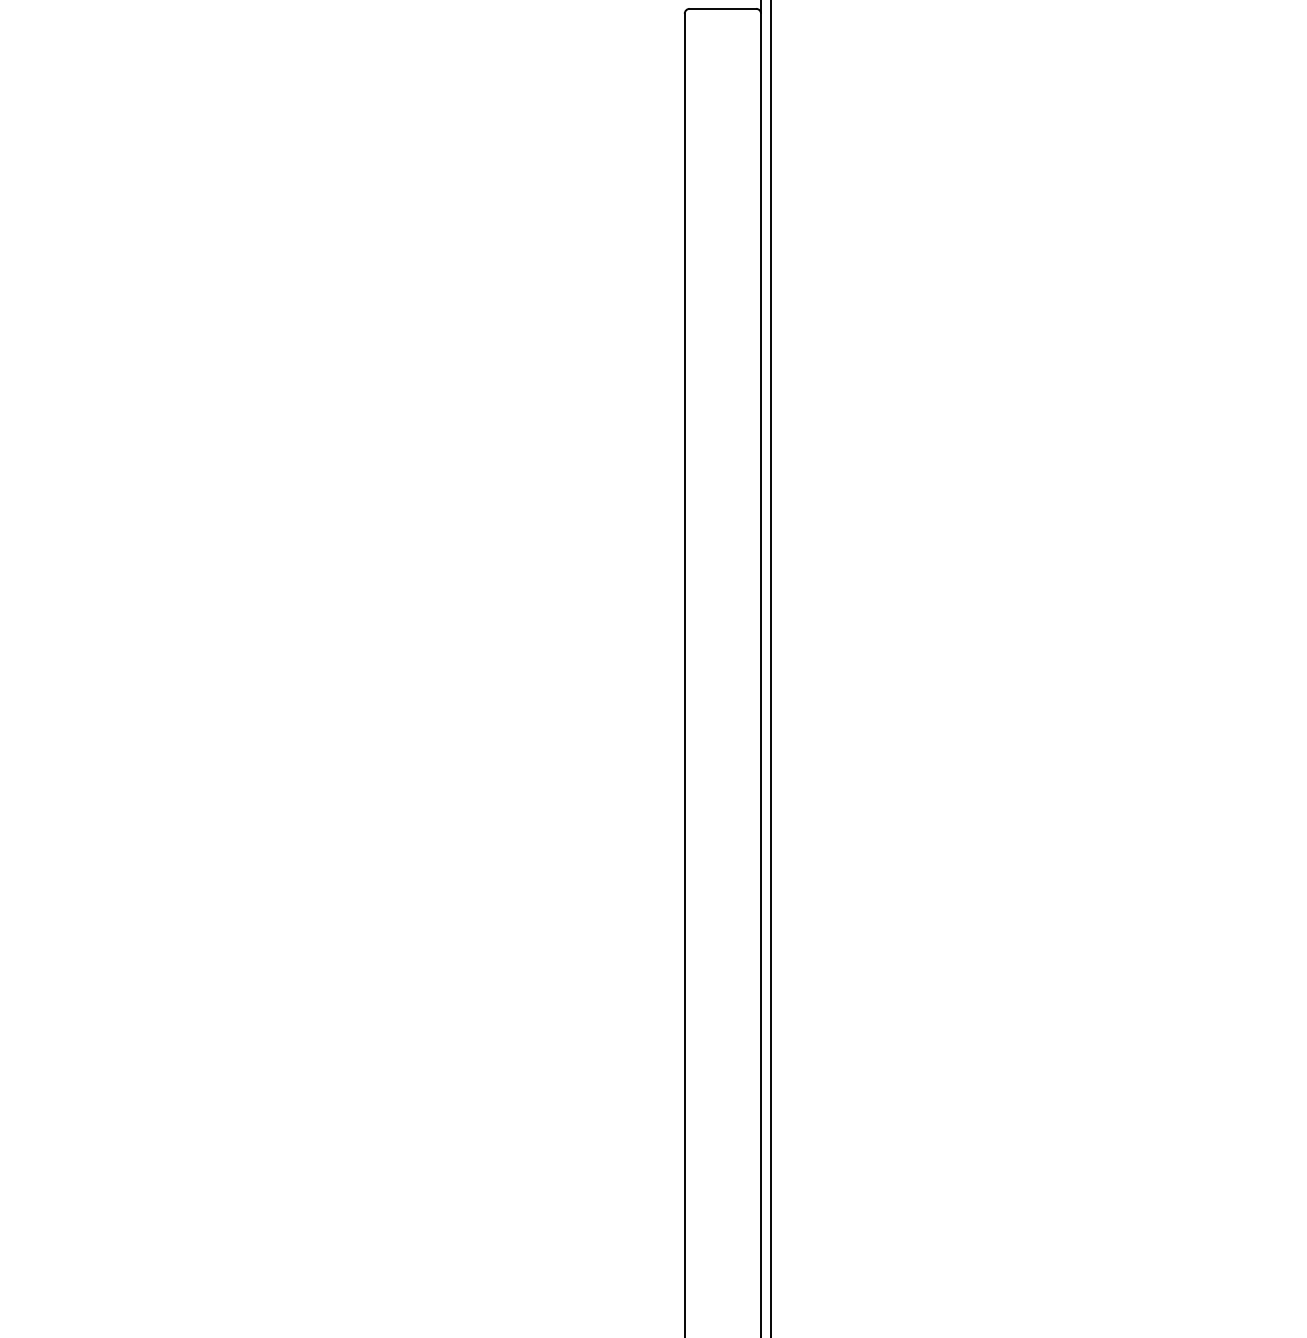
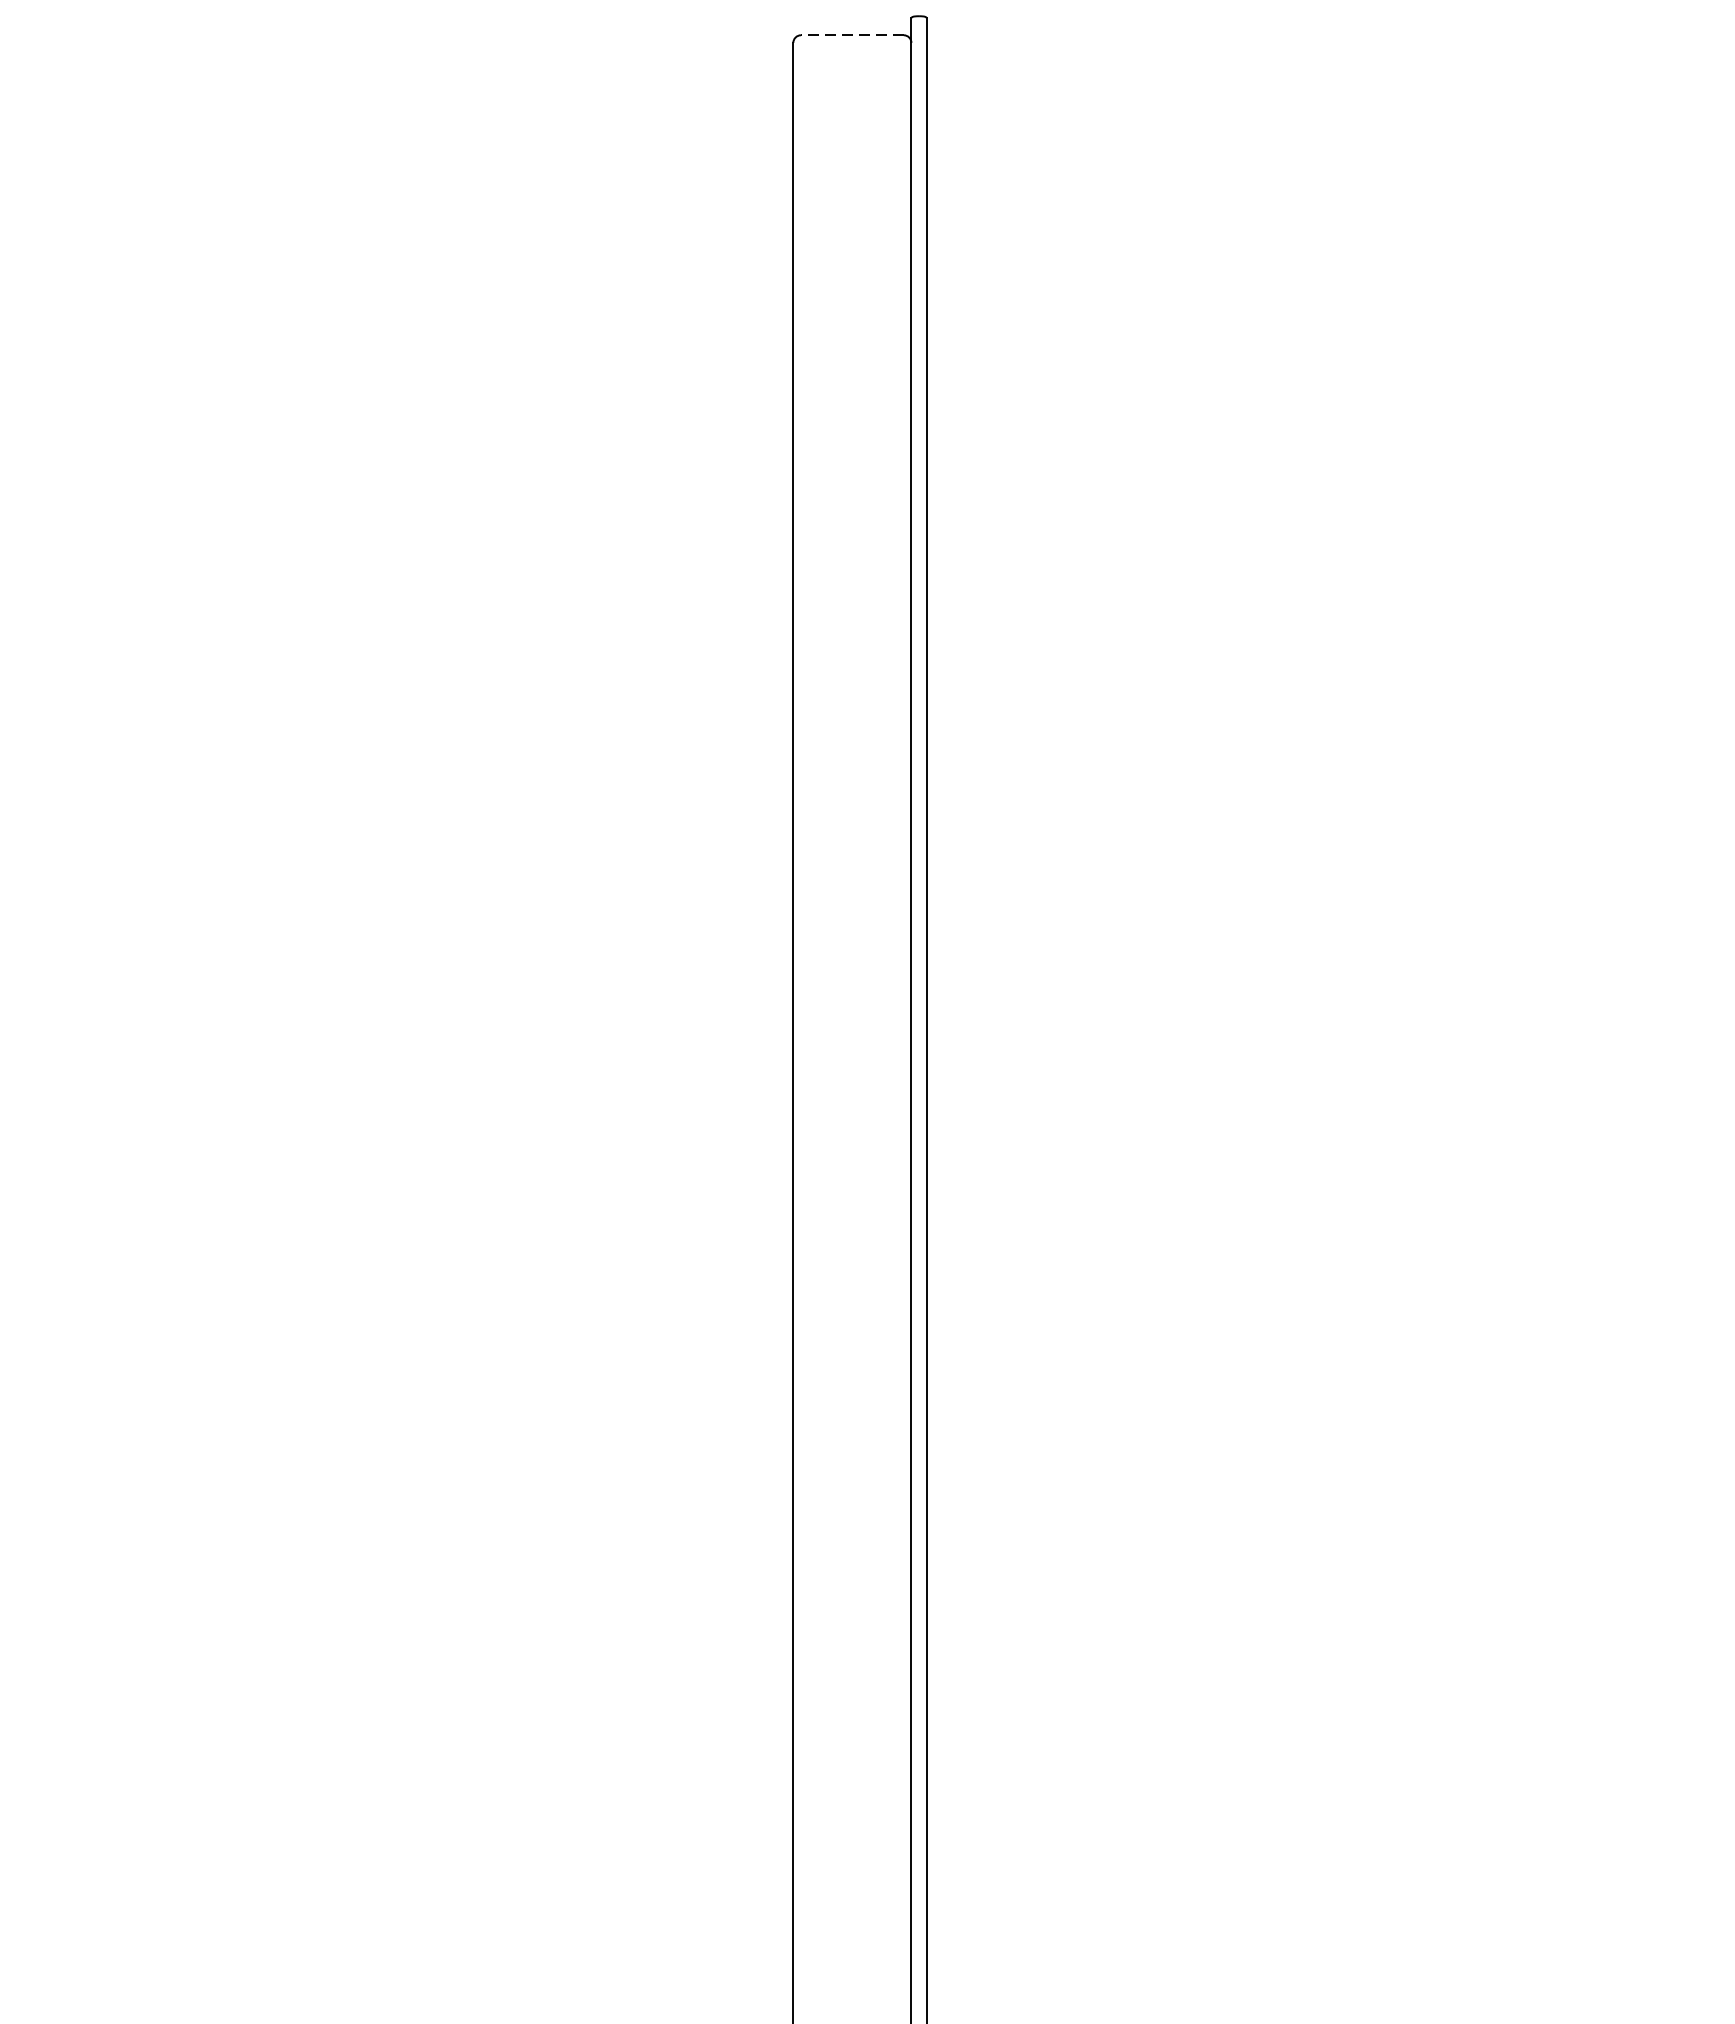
line: (722, 8) -> (851, 34), solid -> dashed

